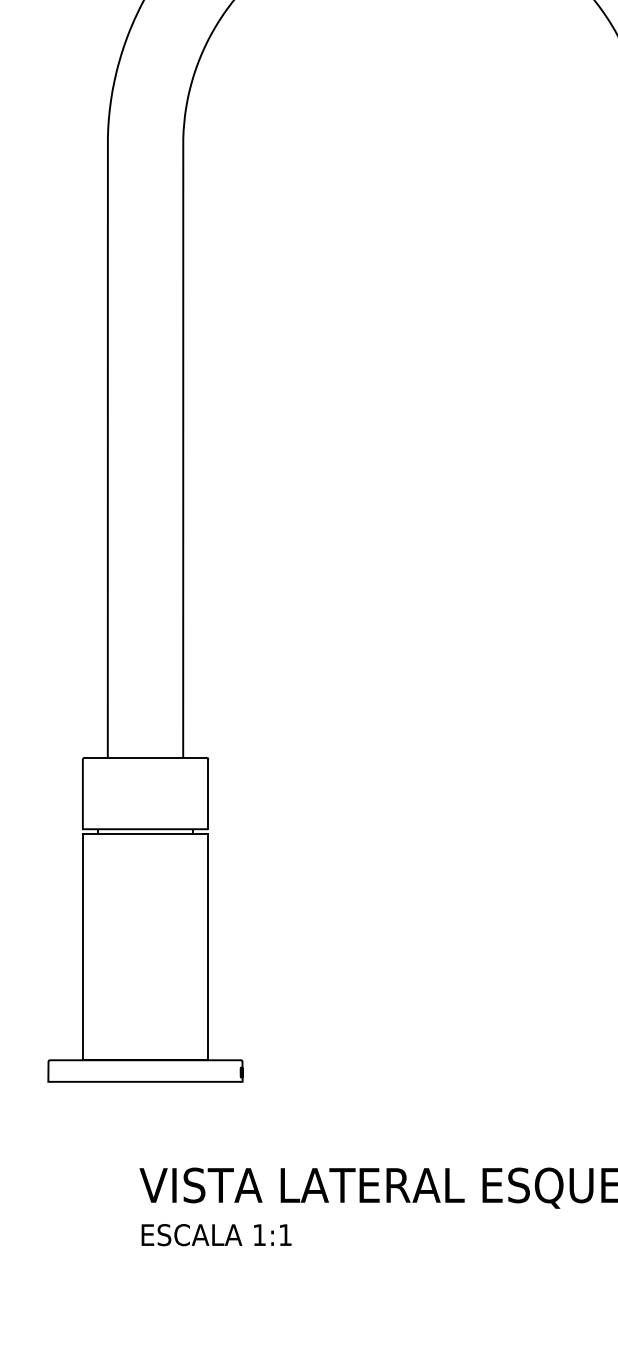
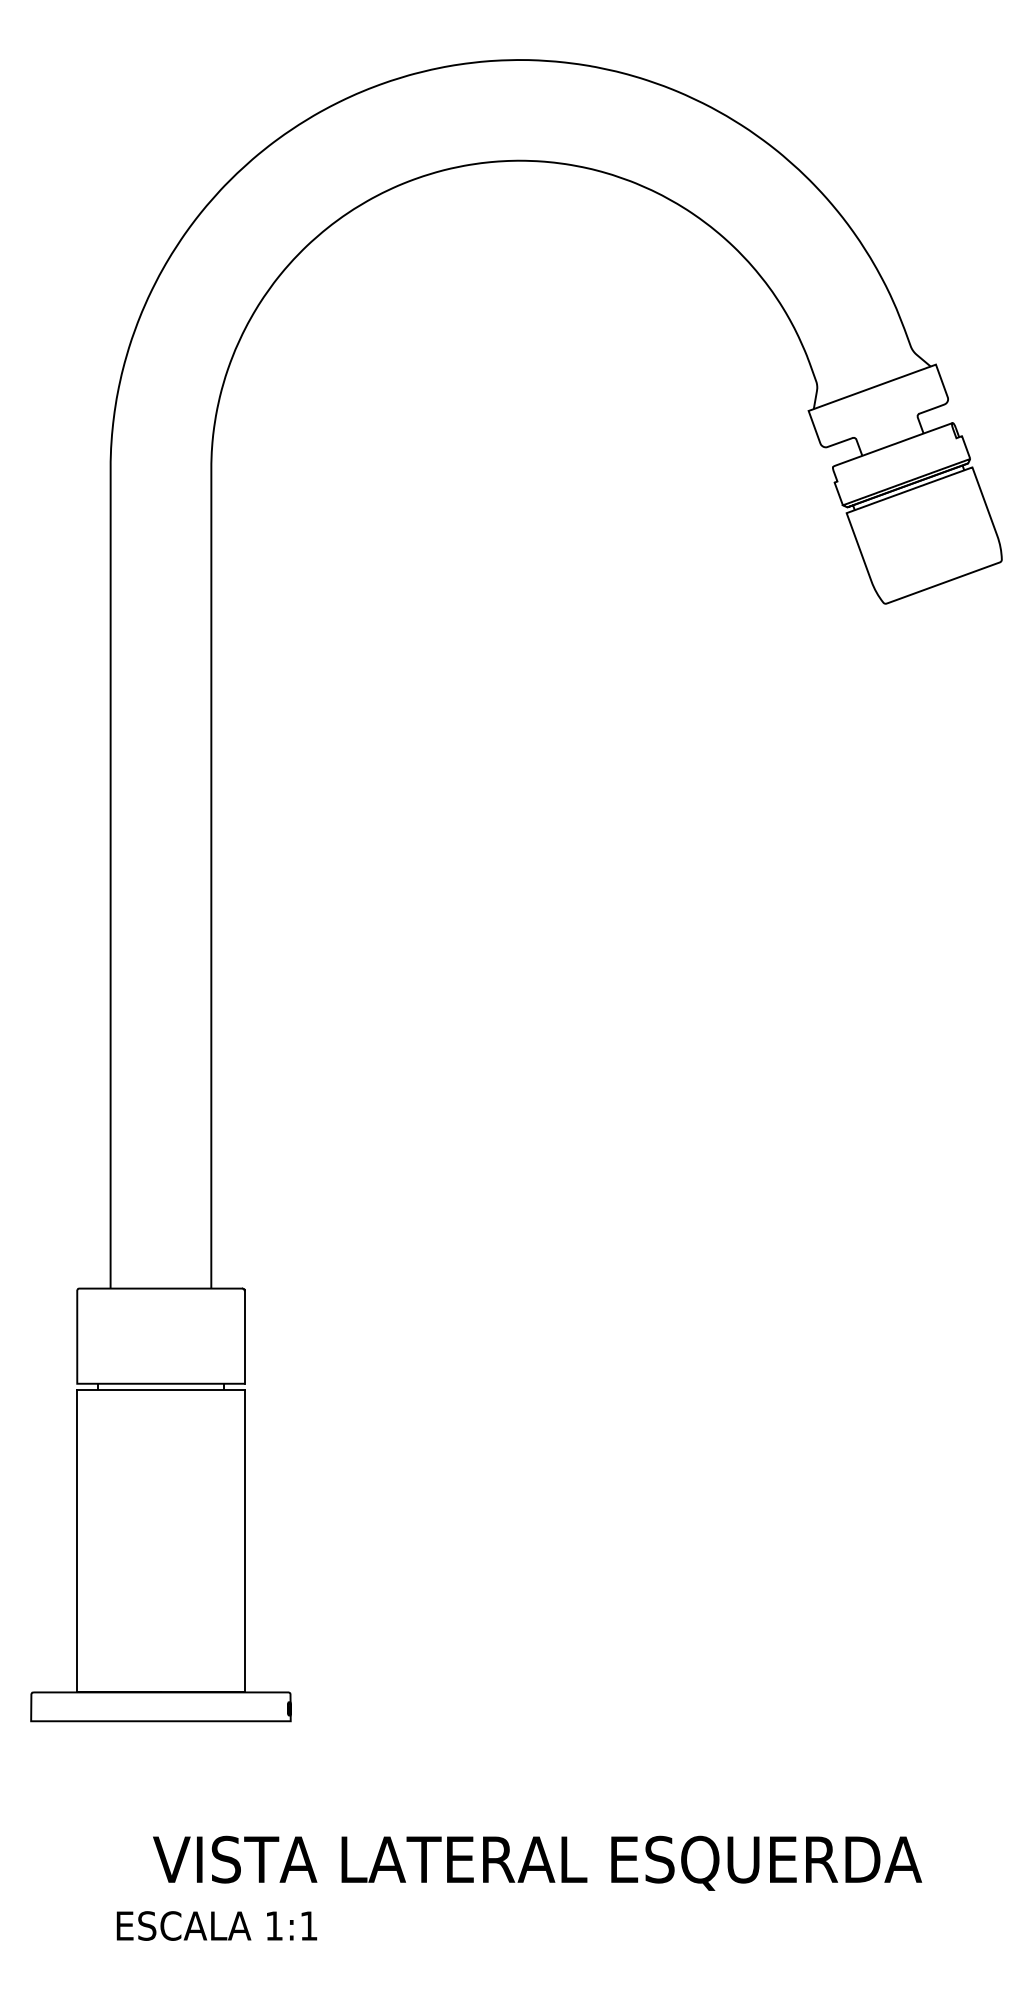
text: (216, 1234) -> (216, 1925), moved

